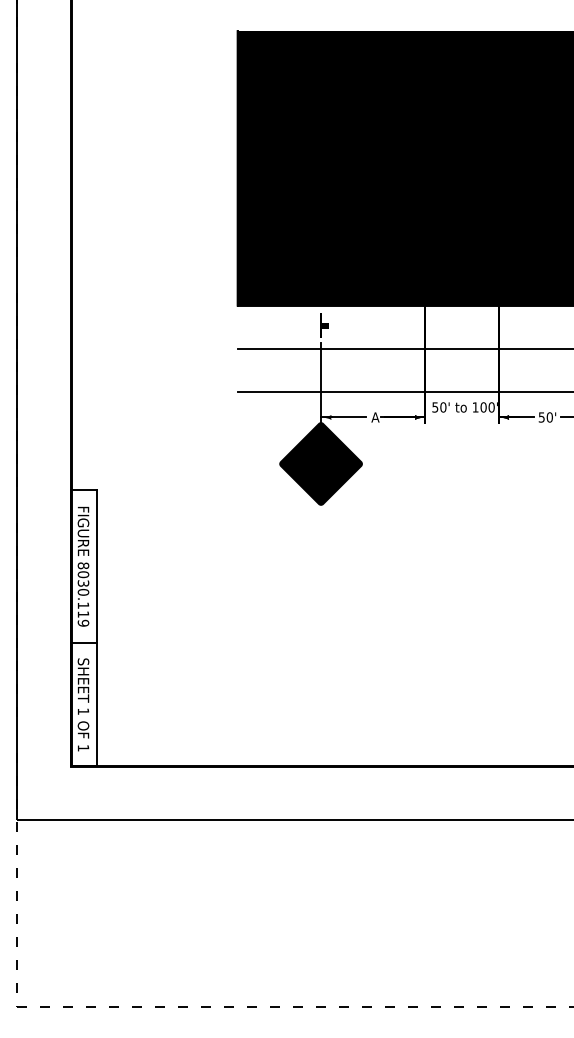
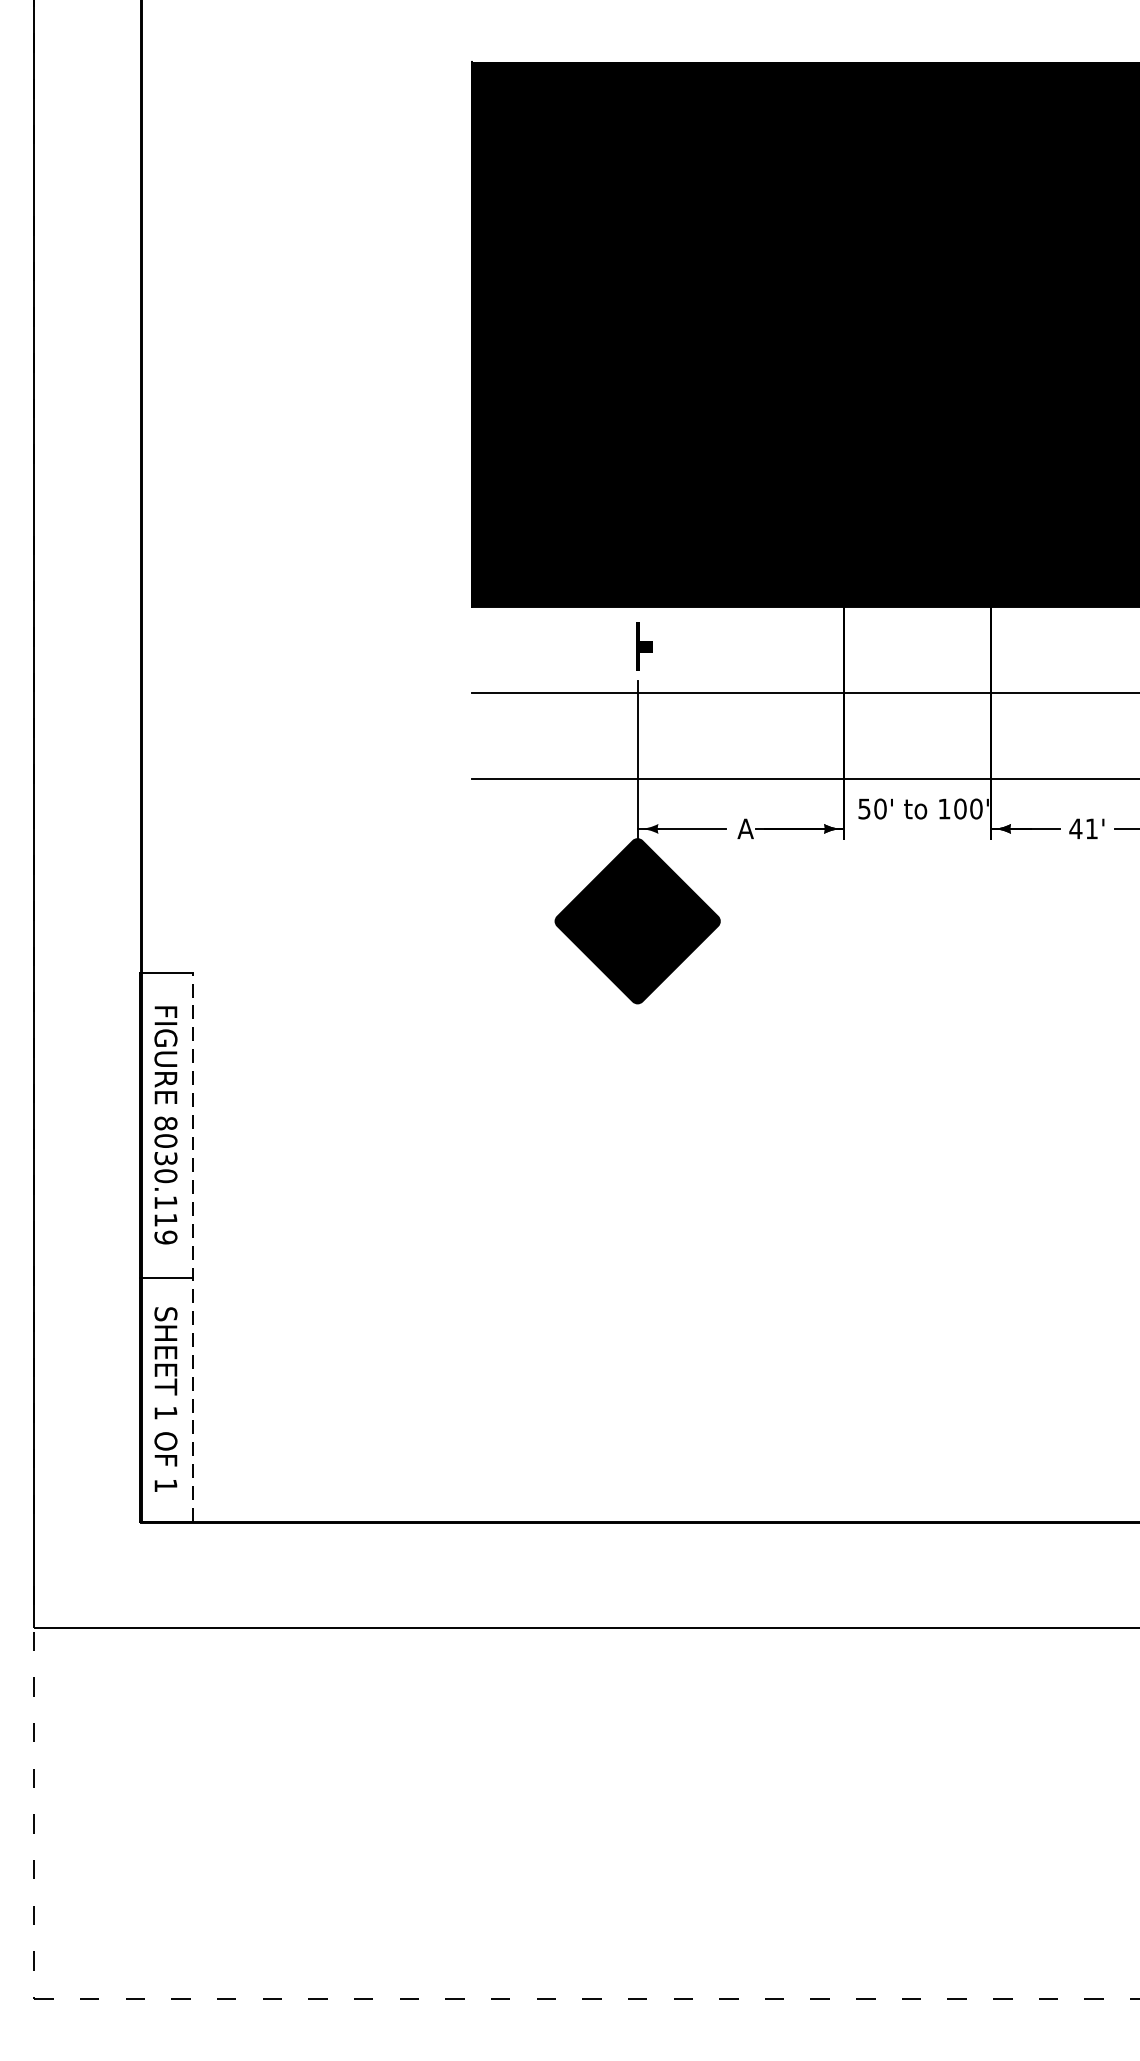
text: (545, 417) -> (1083, 828), 50' -> 41'
line: (97, 627) -> (193, 1245), solid -> dashed

